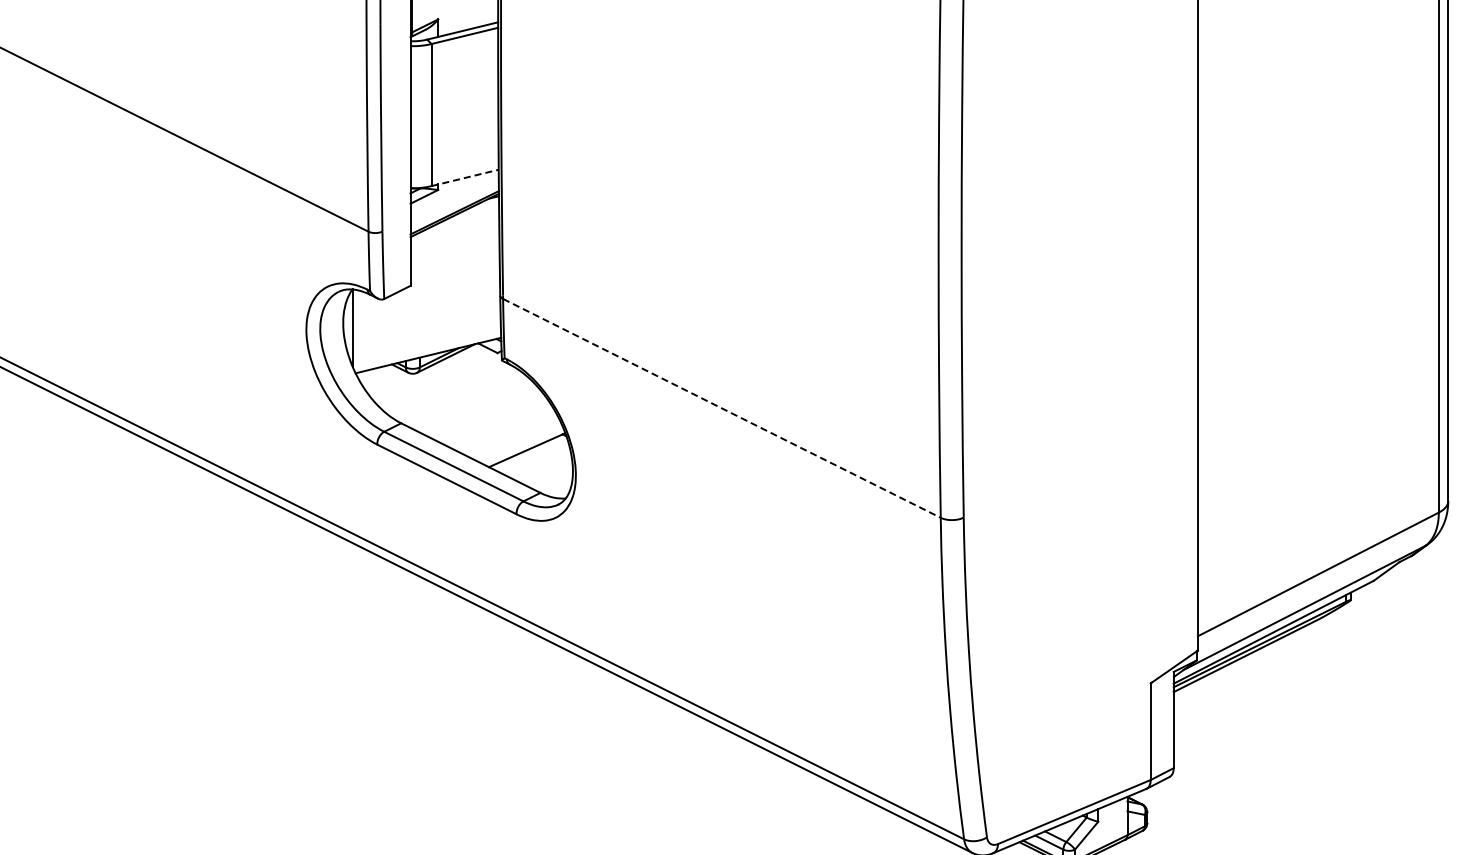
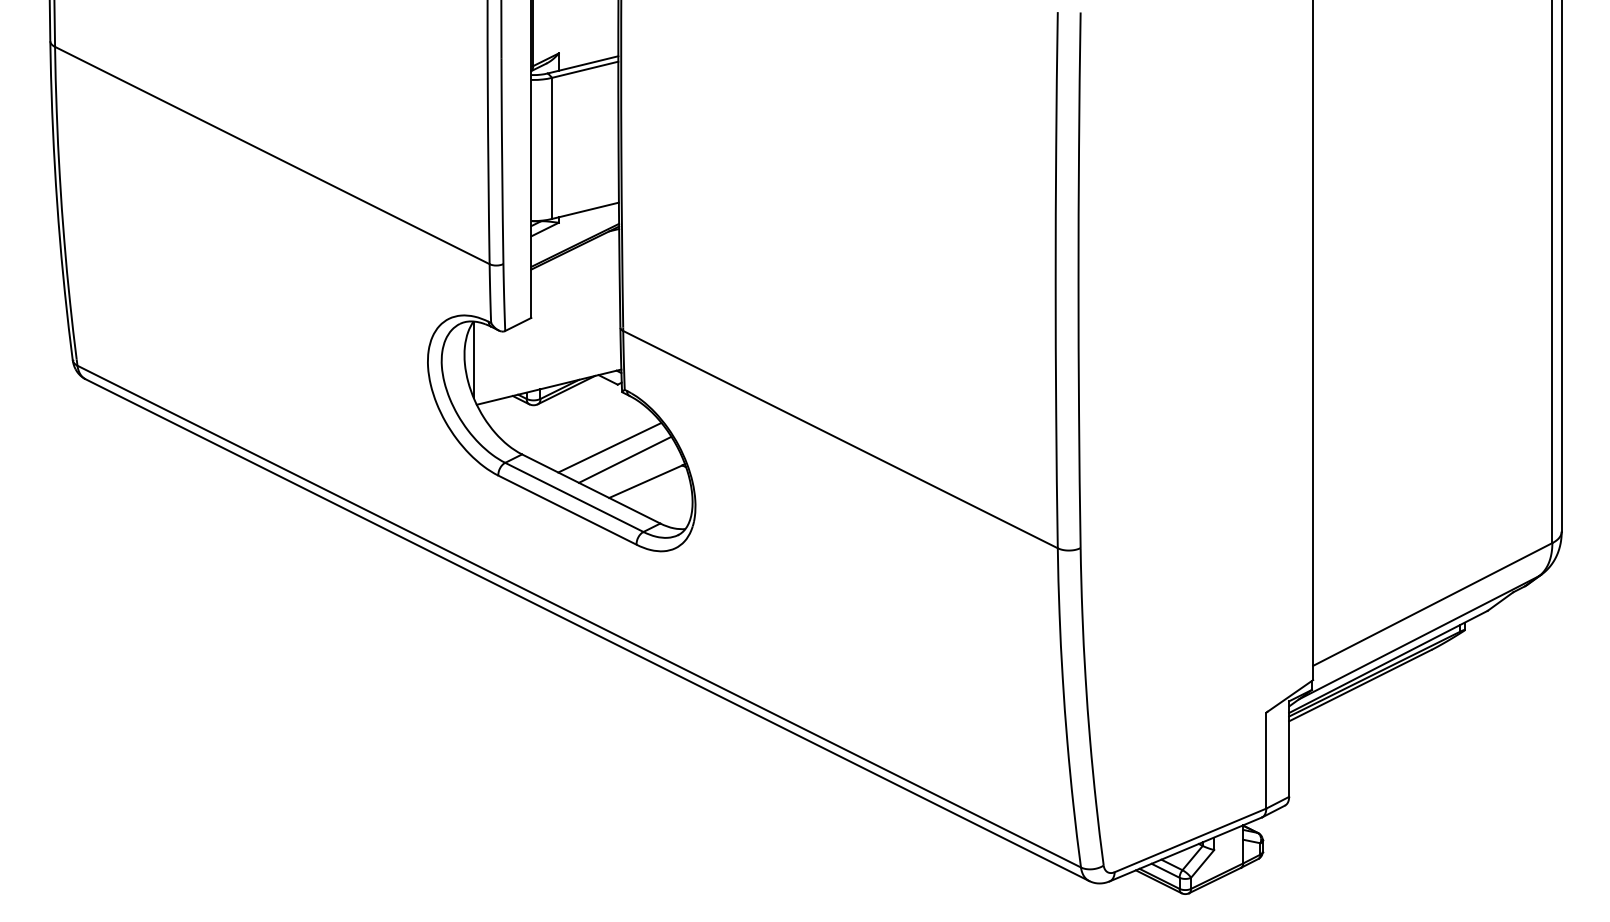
line: (466, 177) -> (586, 210), dashed -> solid
line: (721, 408) -> (840, 439), dashed -> solid
line: (489, 416) -> (609, 447), added
line: (504, 428) -> (624, 459), added

